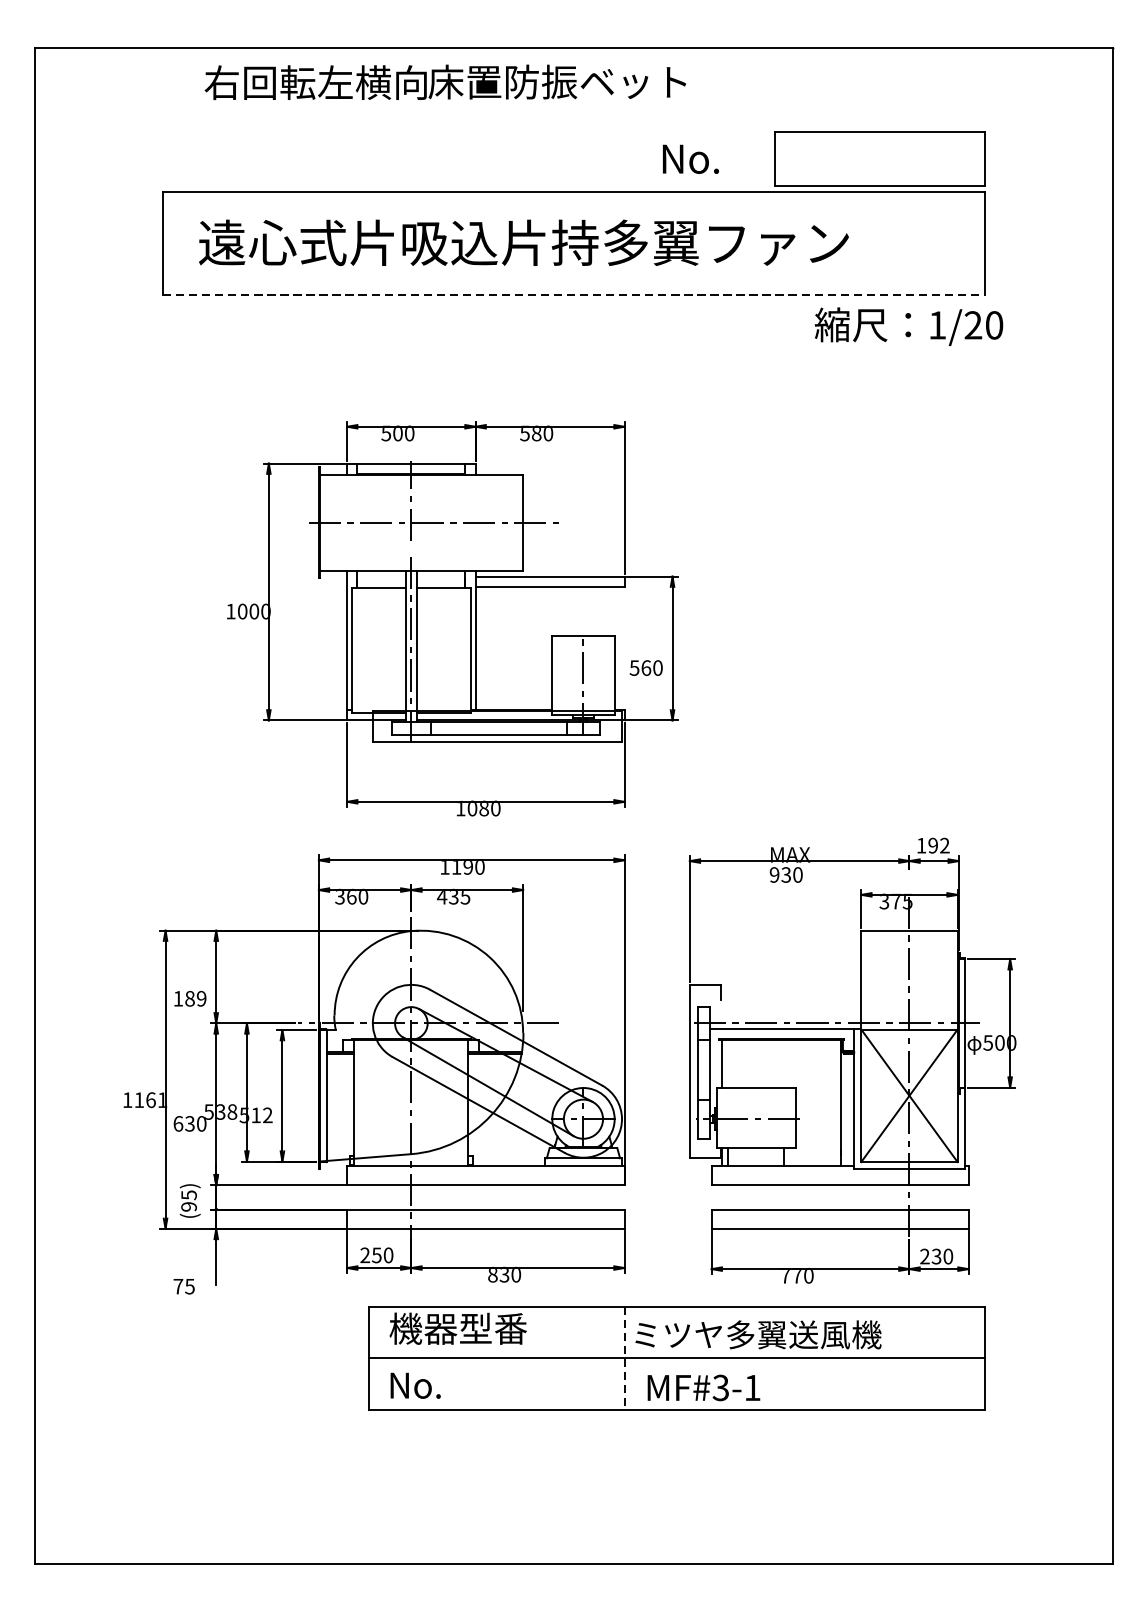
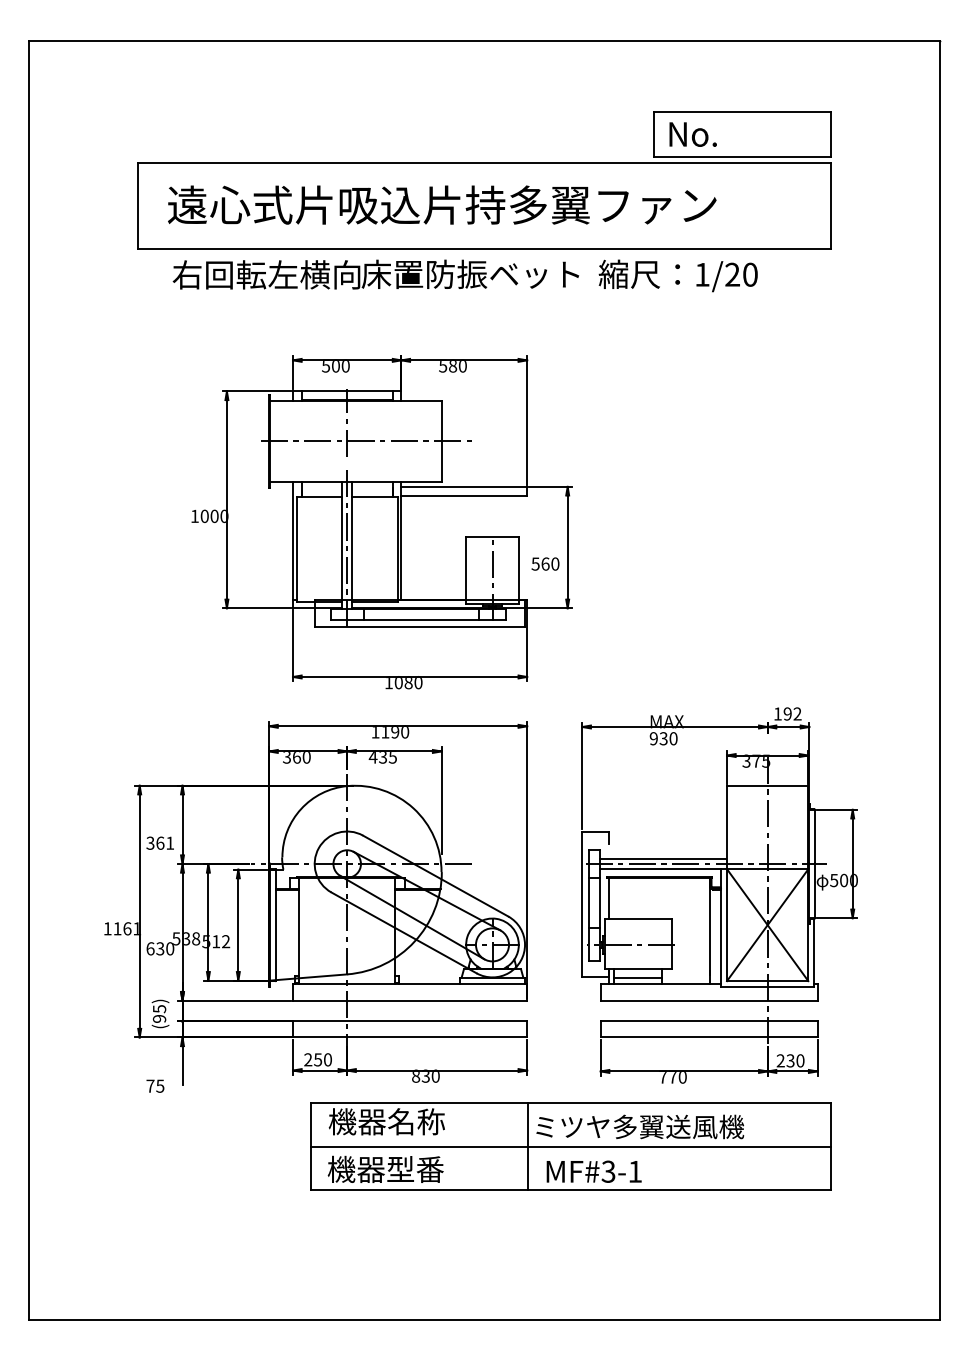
text: (444, 82) -> (375, 274), moved
text: (690, 159) -> (692, 134), moved
line: (574, 295) -> (484, 249), dashed -> solid
text: (908, 326) -> (677, 275), moved
text: (190, 997) -> (160, 842), 189 -> 361
line: (784, 1018) -> (662, 859), added
line: (755, 1157) -> (637, 977), added
text: (493, 1328) -> (416, 1121), 機器型番 -> 機器名称
line: (624, 1359) -> (527, 1147), dashed -> solid
text: (456, 1385) -> (385, 1169), No. -> 機器型番

